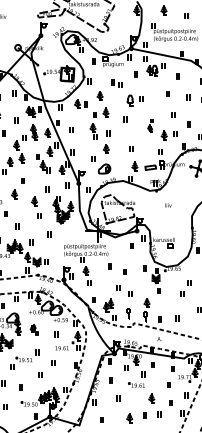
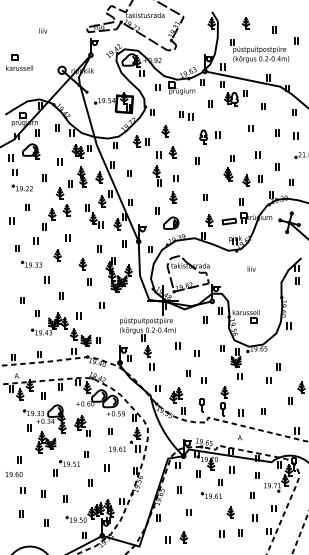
part: (150, 125) -> (228, 168), size x1.67
part: (34, 329) -> (82, 425), size x1.67
part: (129, 418) -> (183, 537), moved

